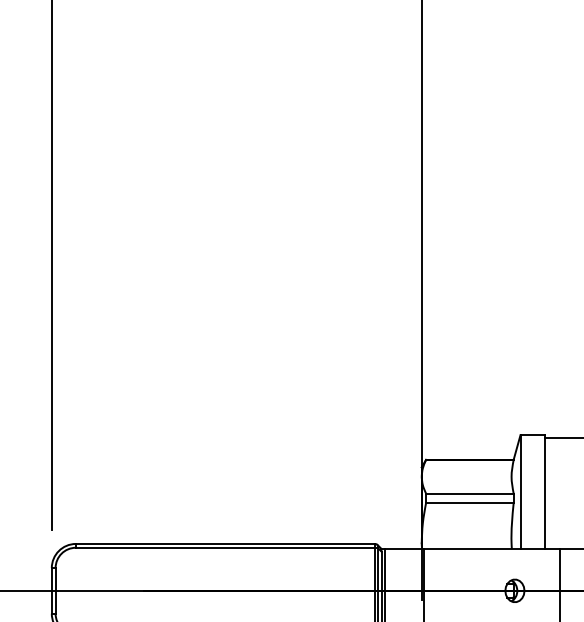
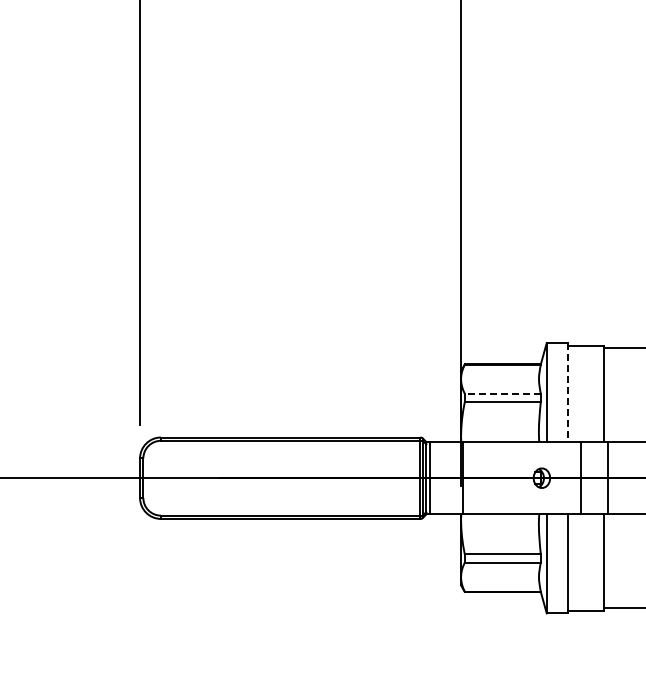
line: (469, 493) -> (502, 393), solid -> dashed
line: (545, 493) -> (568, 393), solid -> dashed

